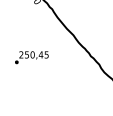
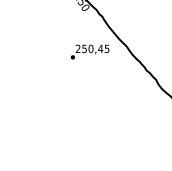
text: (31, 57) -> (89, 51), moved

